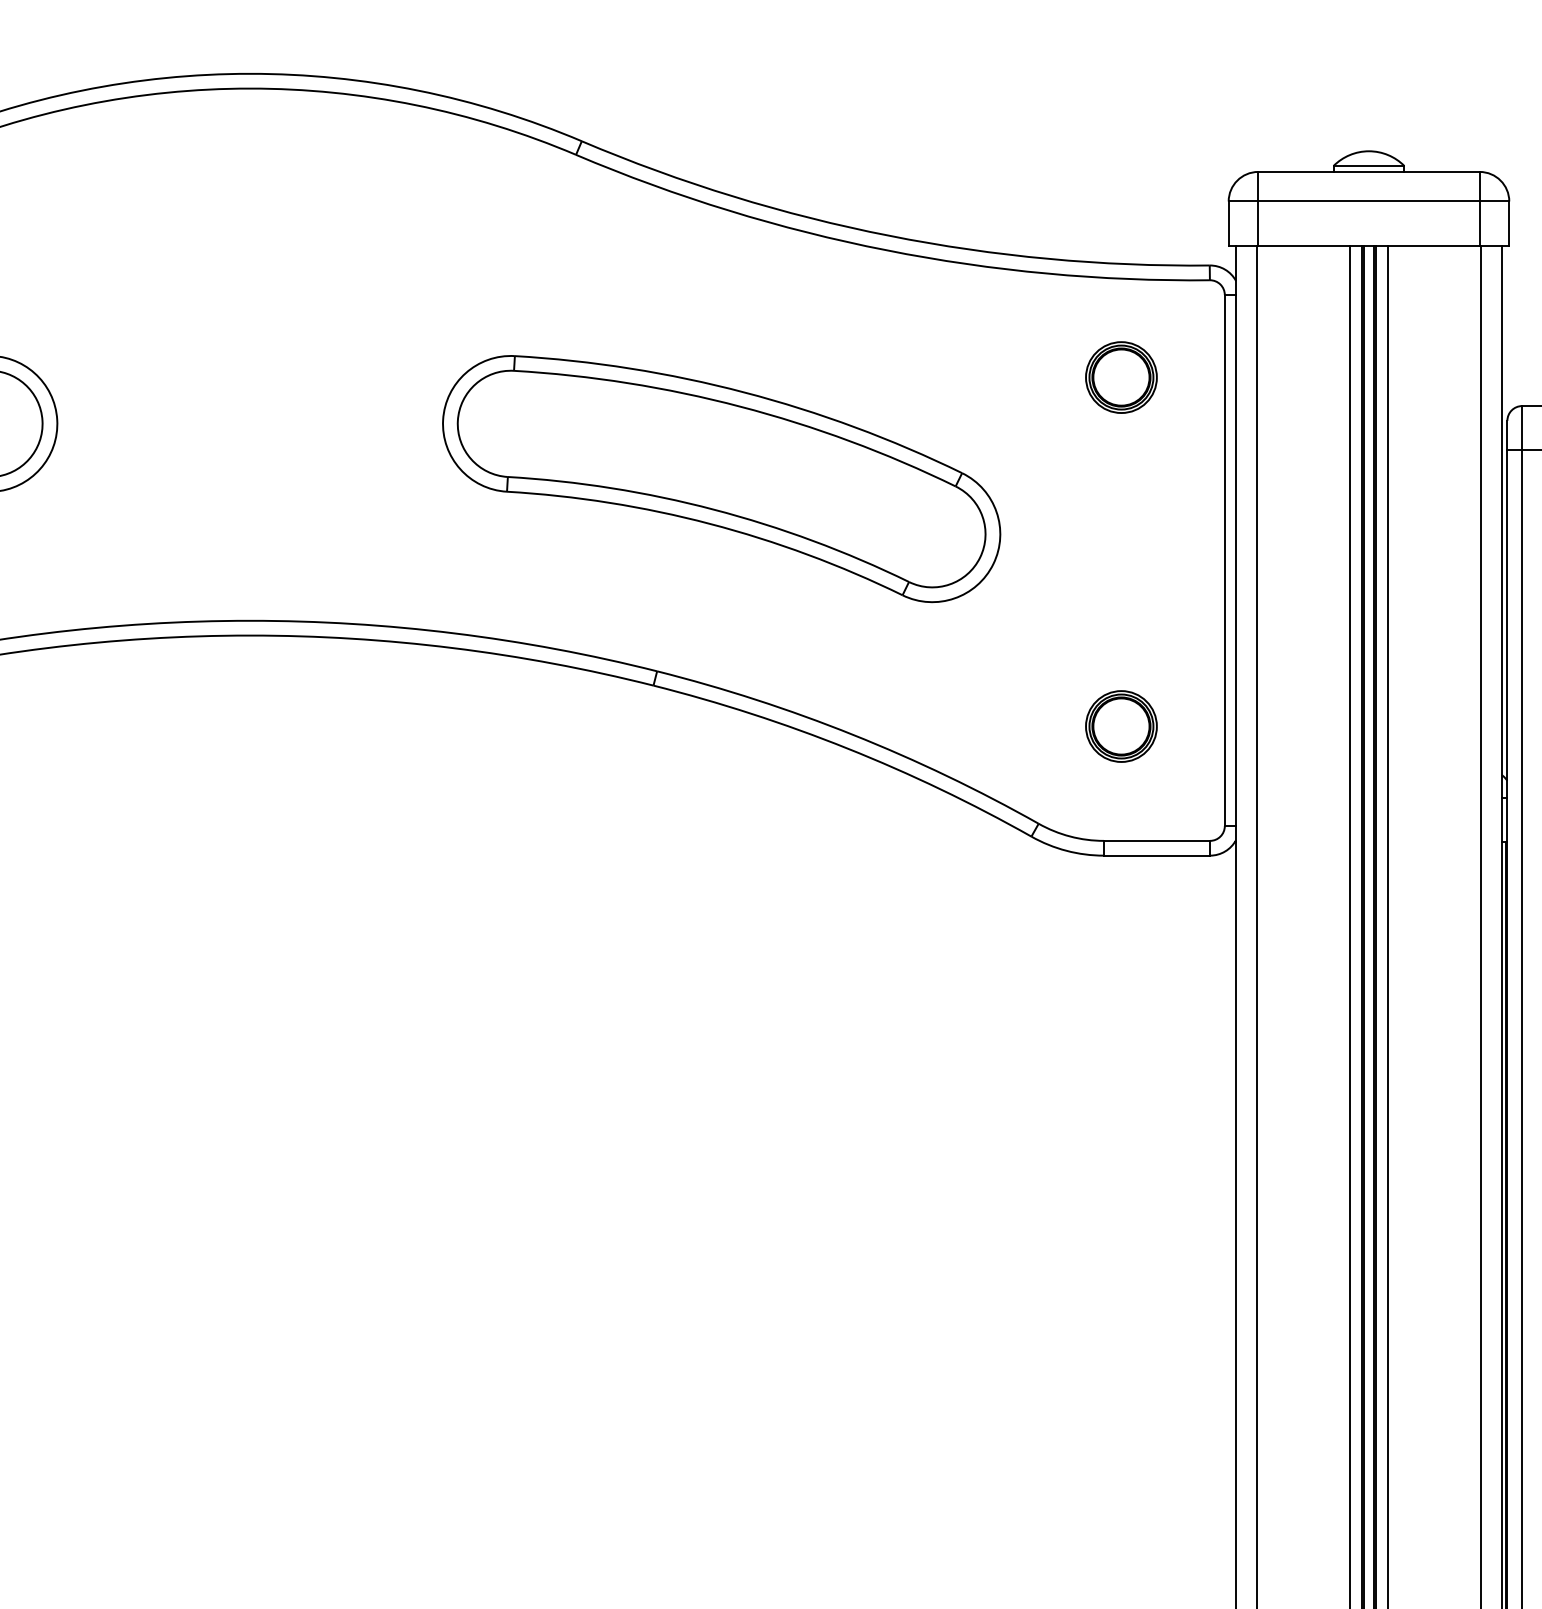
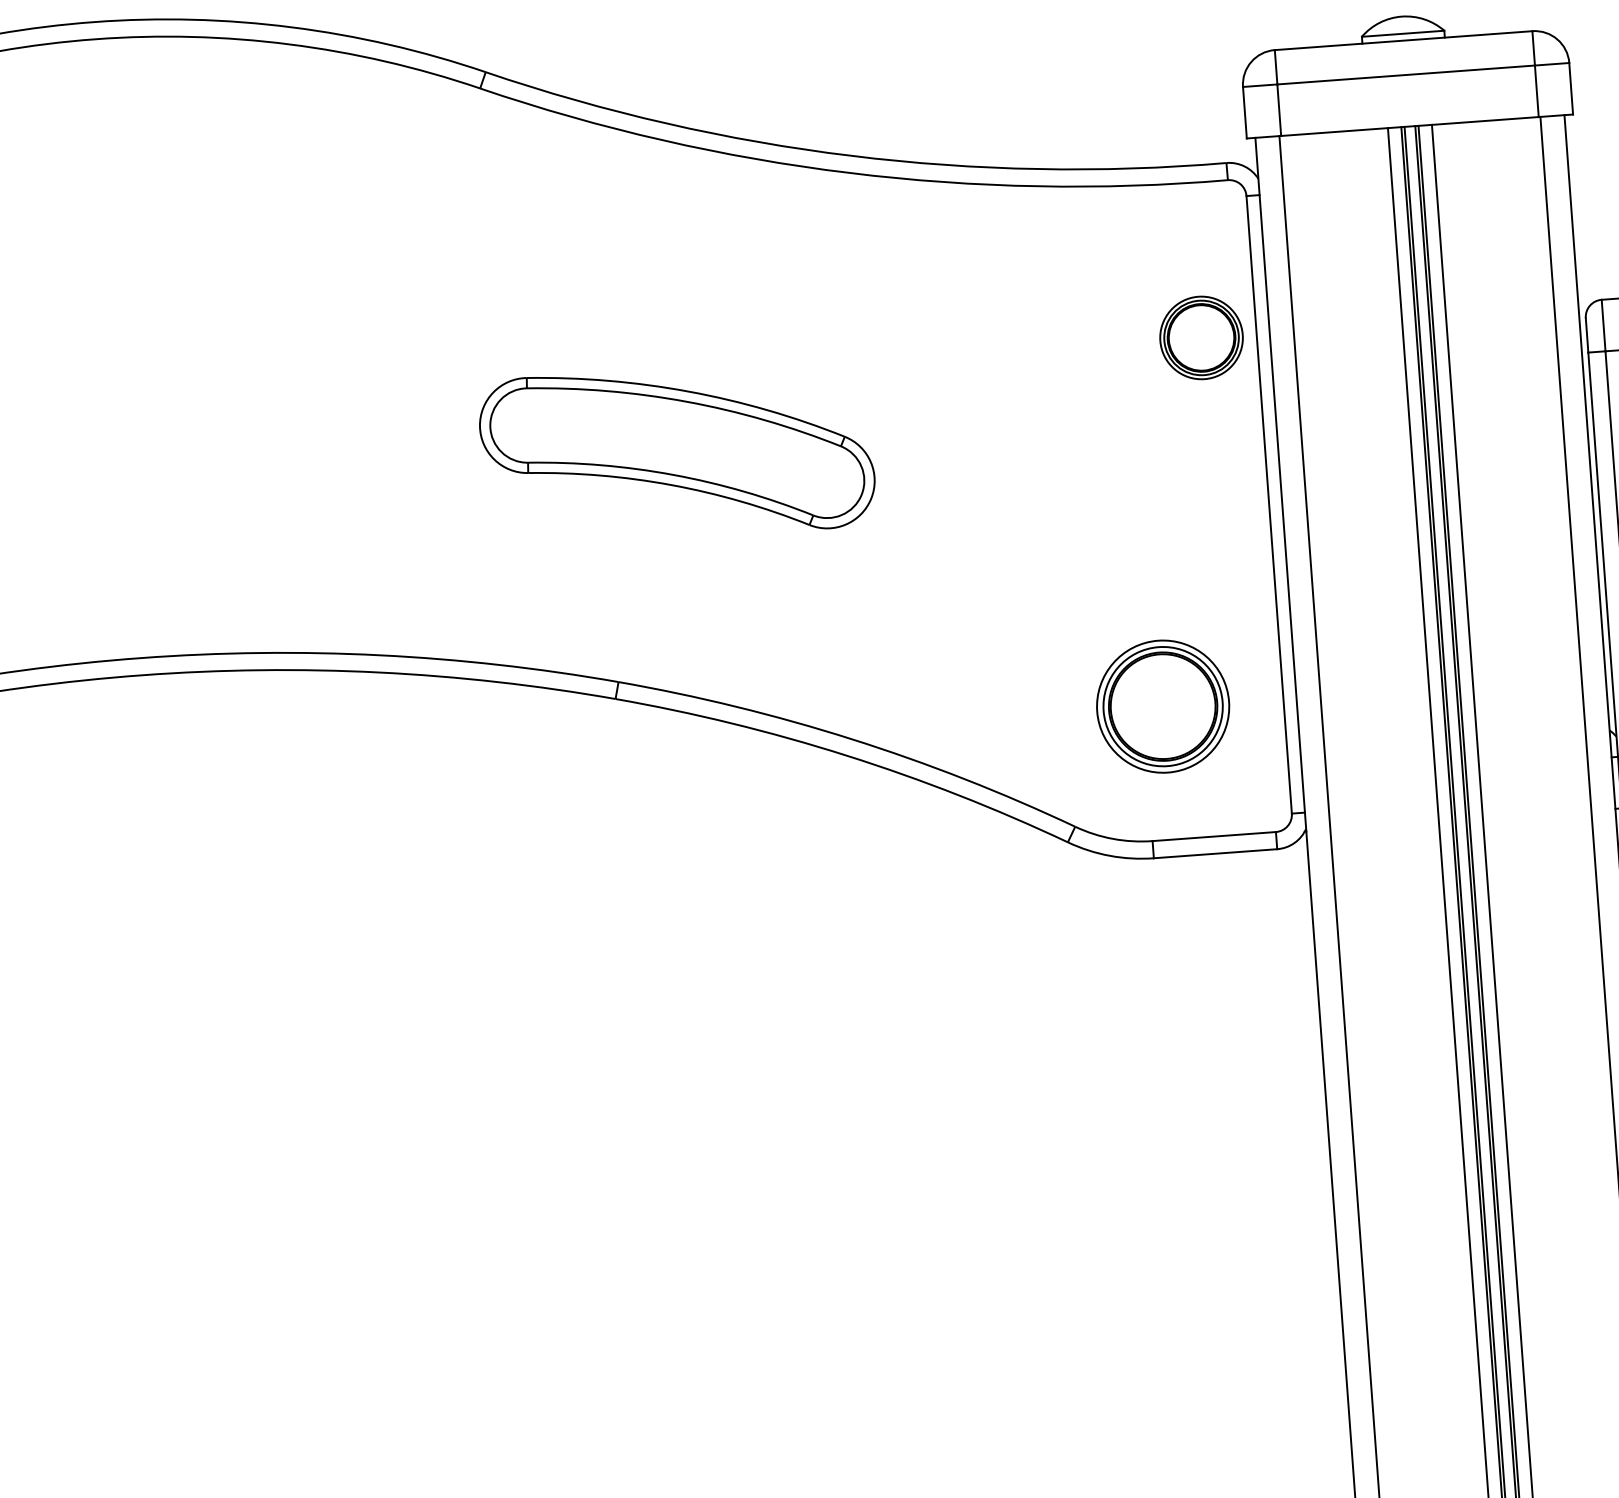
part: (1121, 377) -> (1201, 337), moved
part: (721, 479) -> (677, 453), size x0.6
part: (1121, 726) -> (1163, 706), size x1.6

